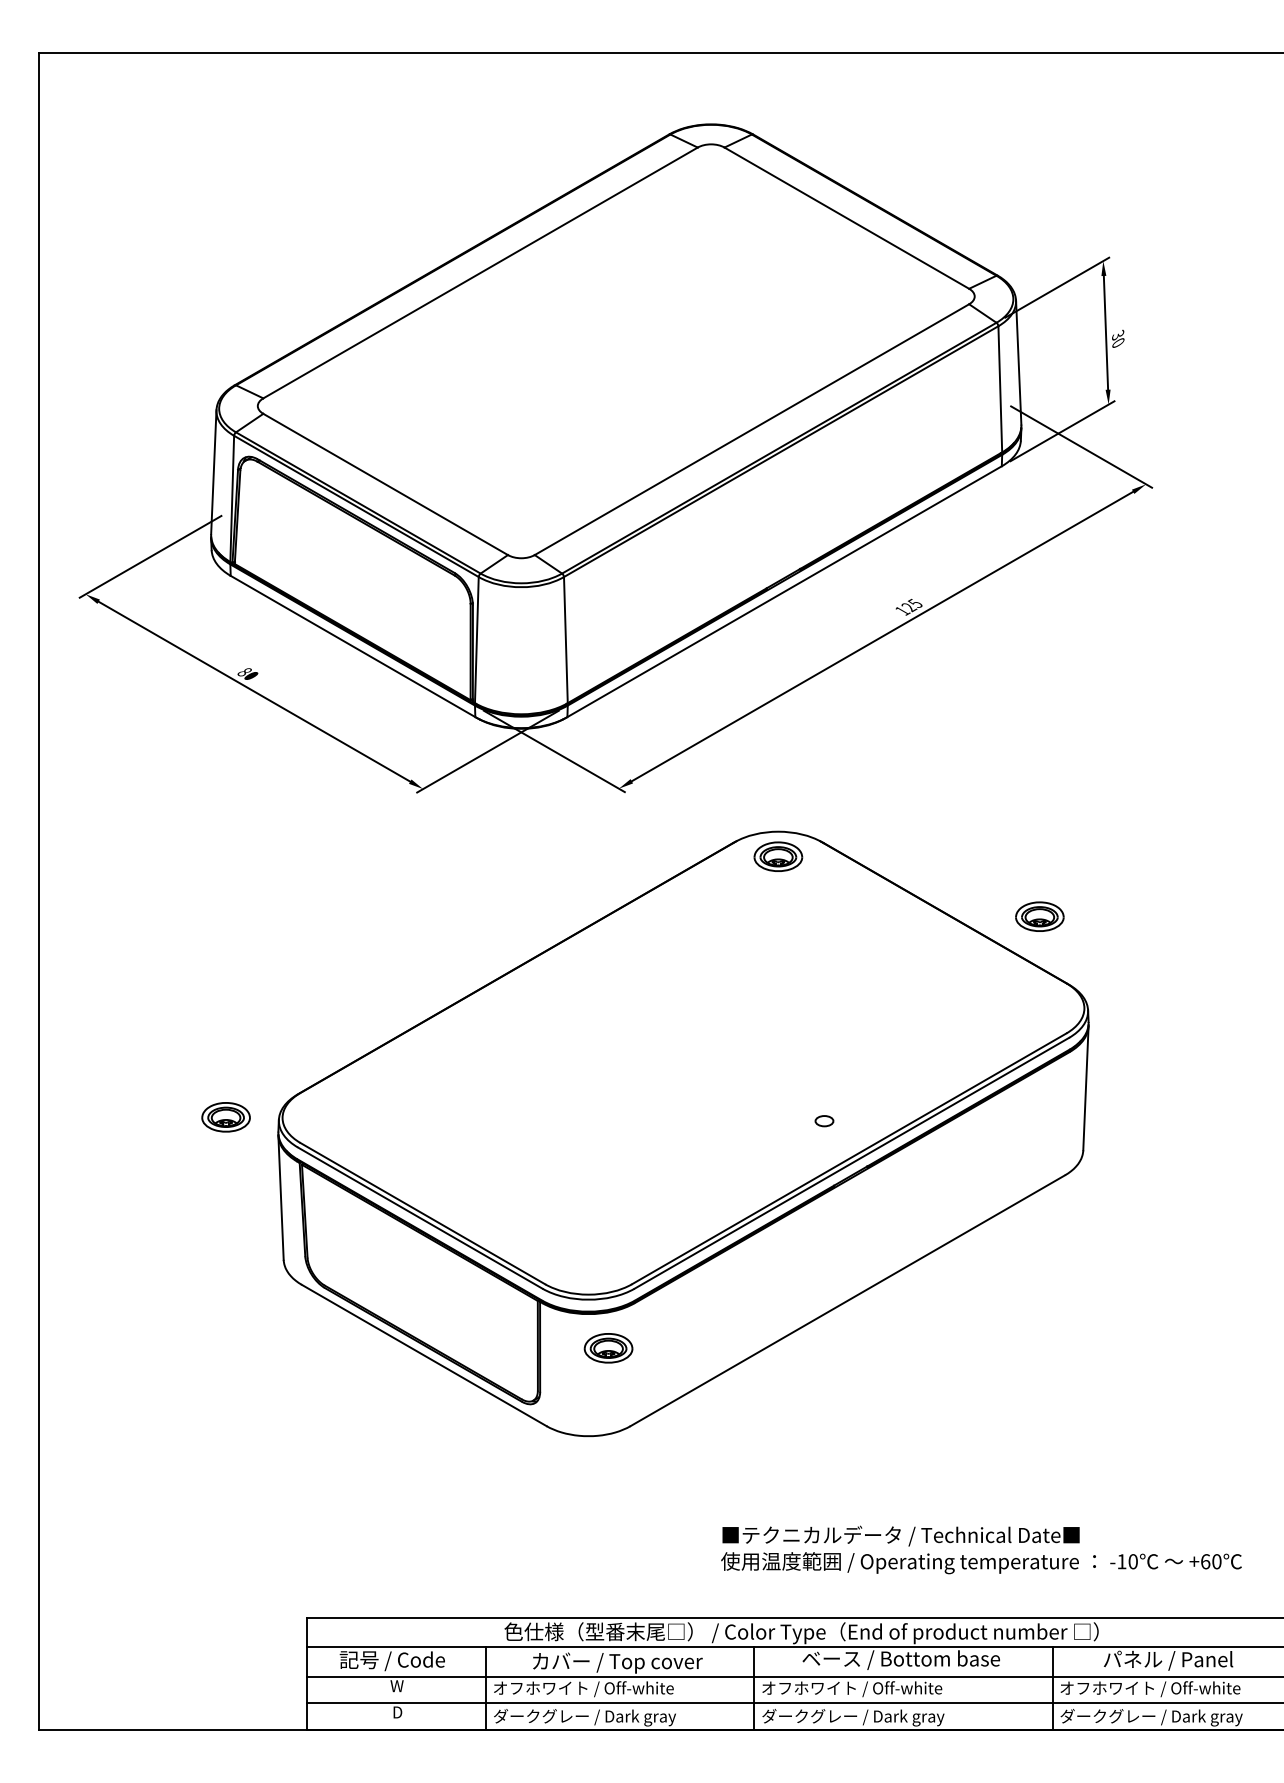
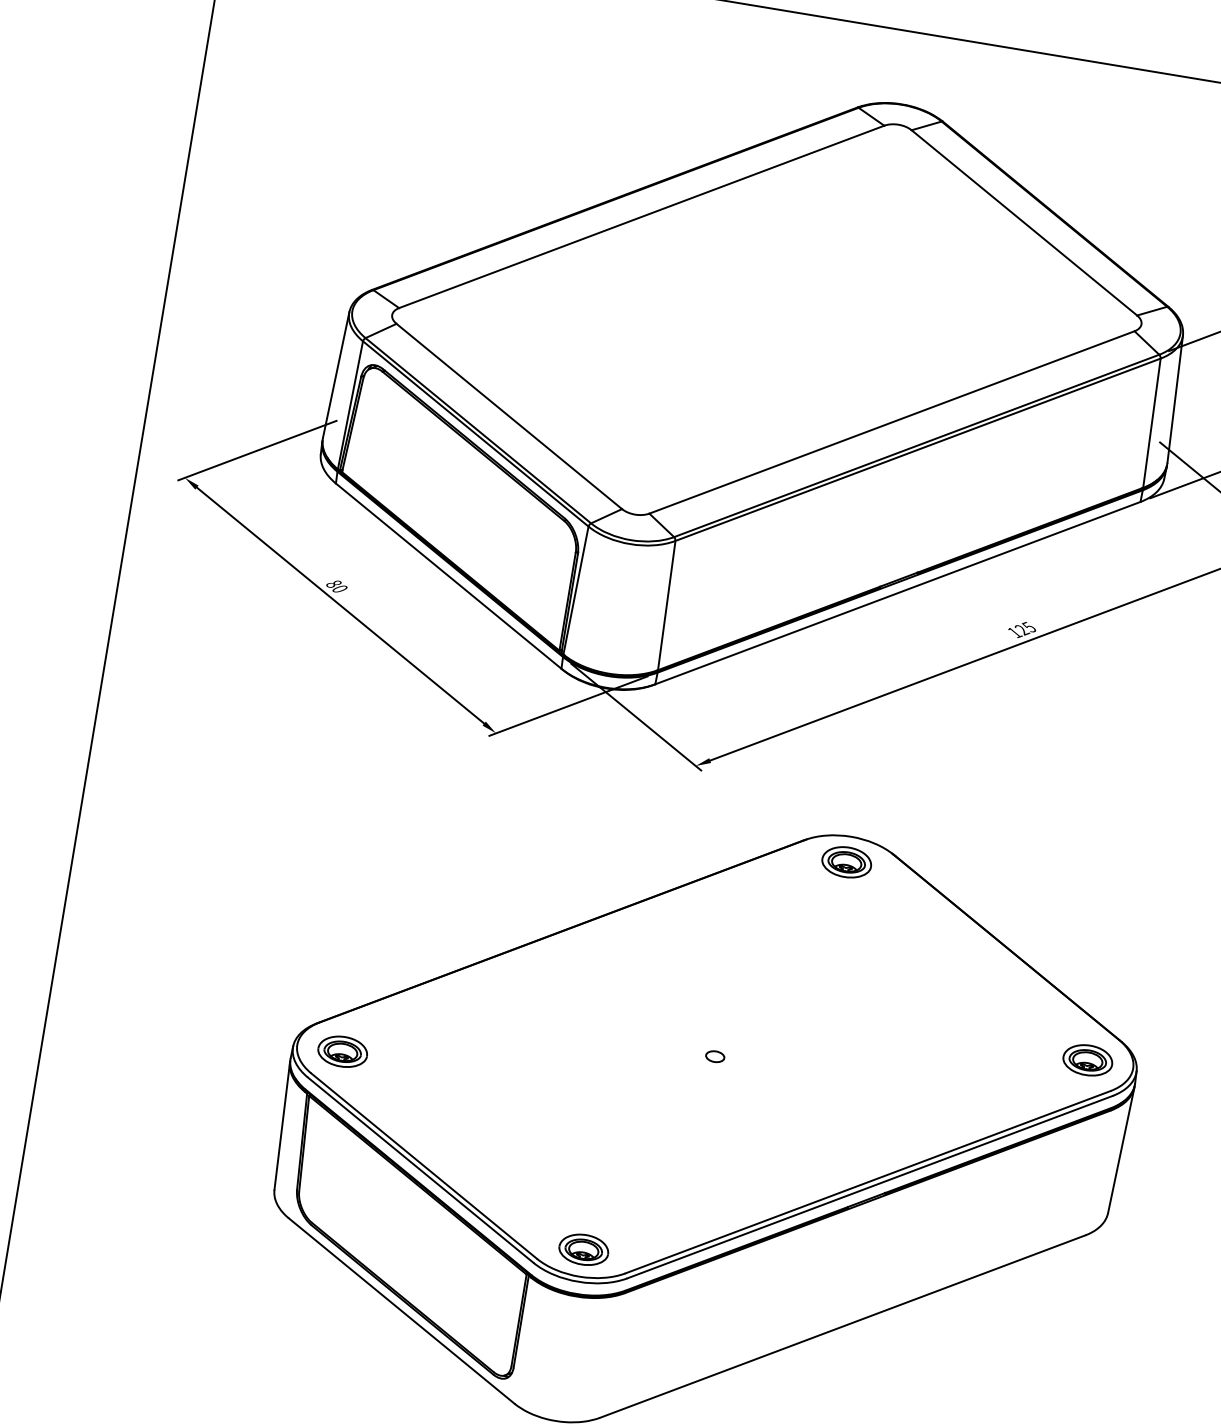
part: (1039, 916) -> (1087, 1060), moved
part: (225, 1117) -> (342, 1051), moved
part: (824, 1121) -> (715, 1057), moved
part: (608, 1348) -> (583, 1249), moved

